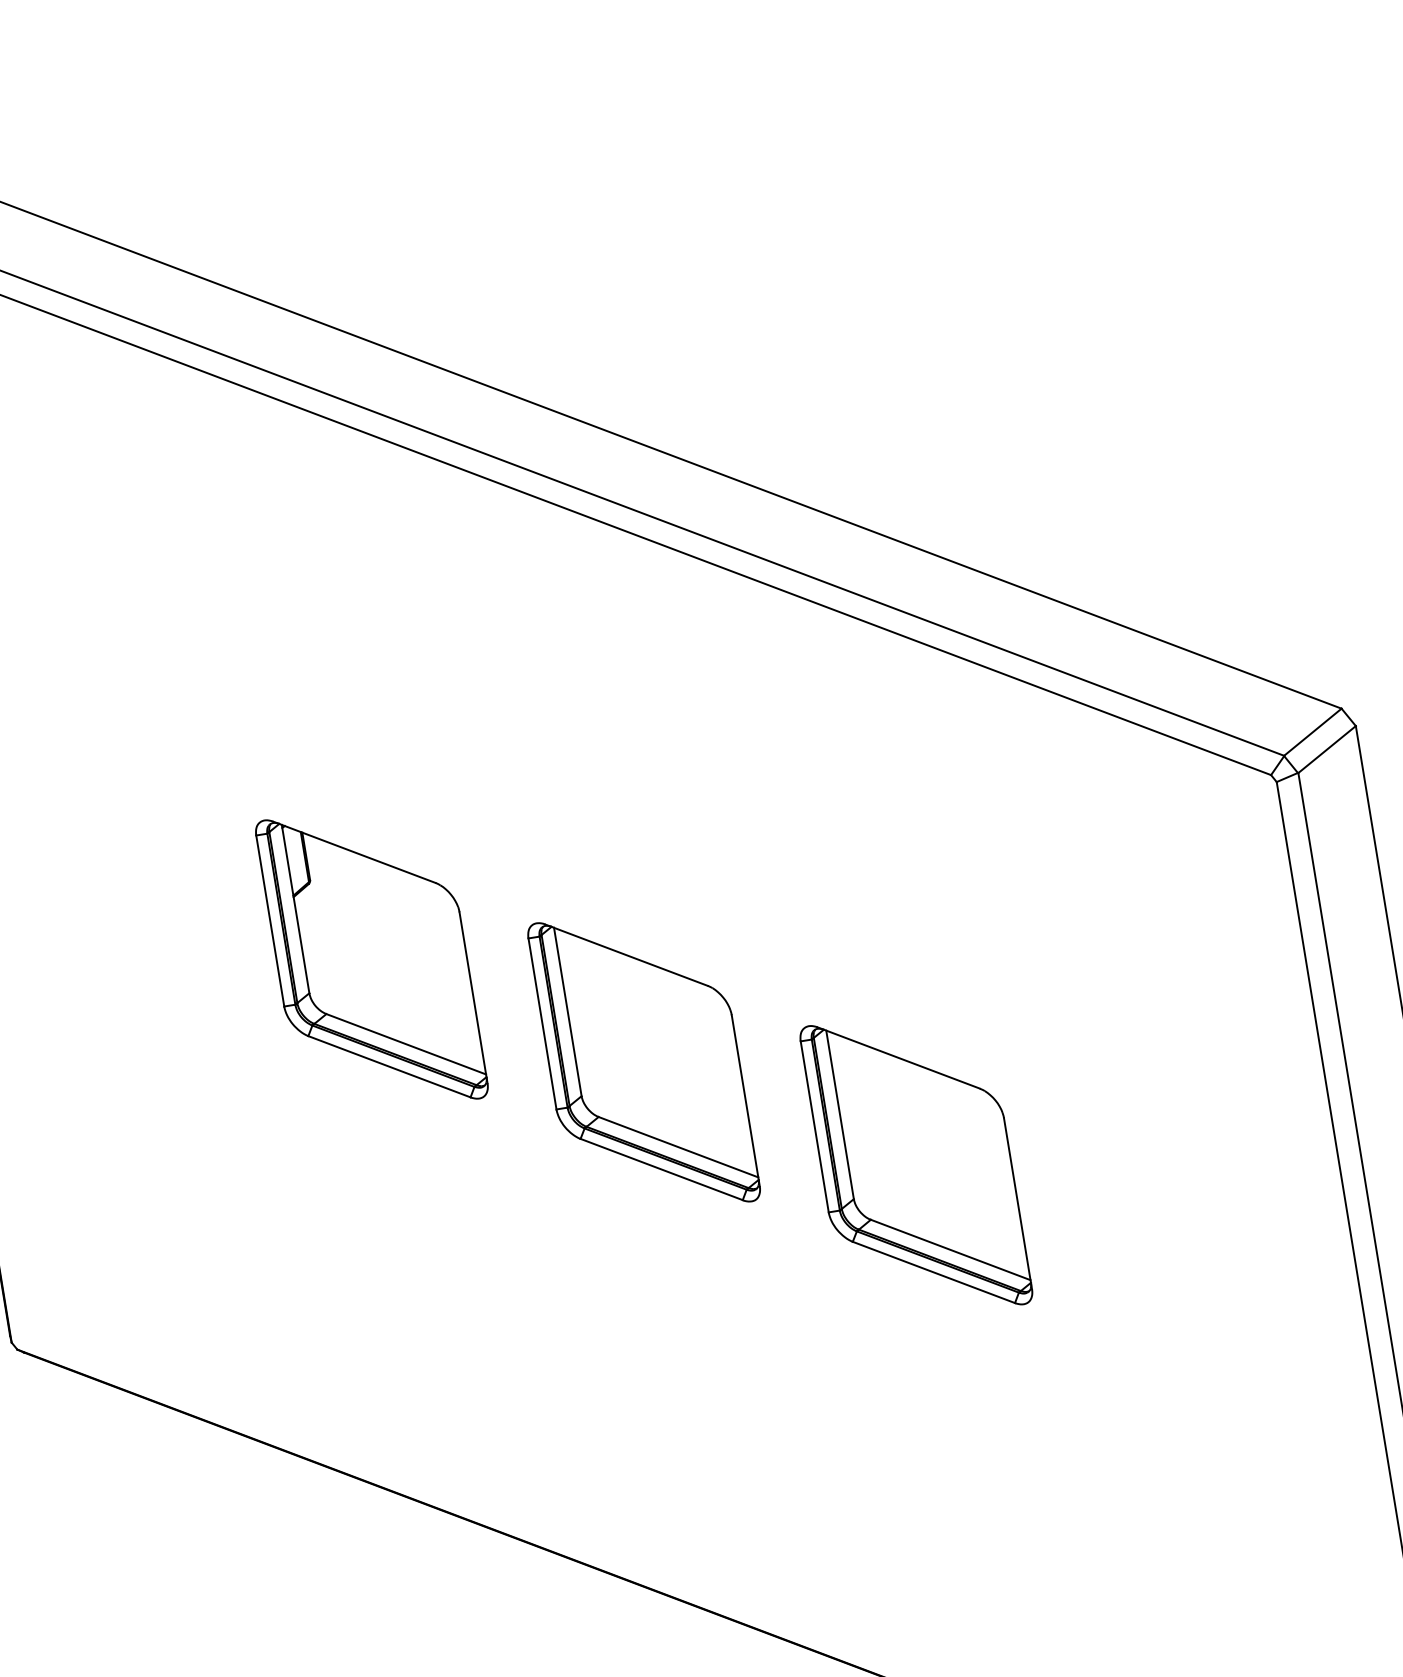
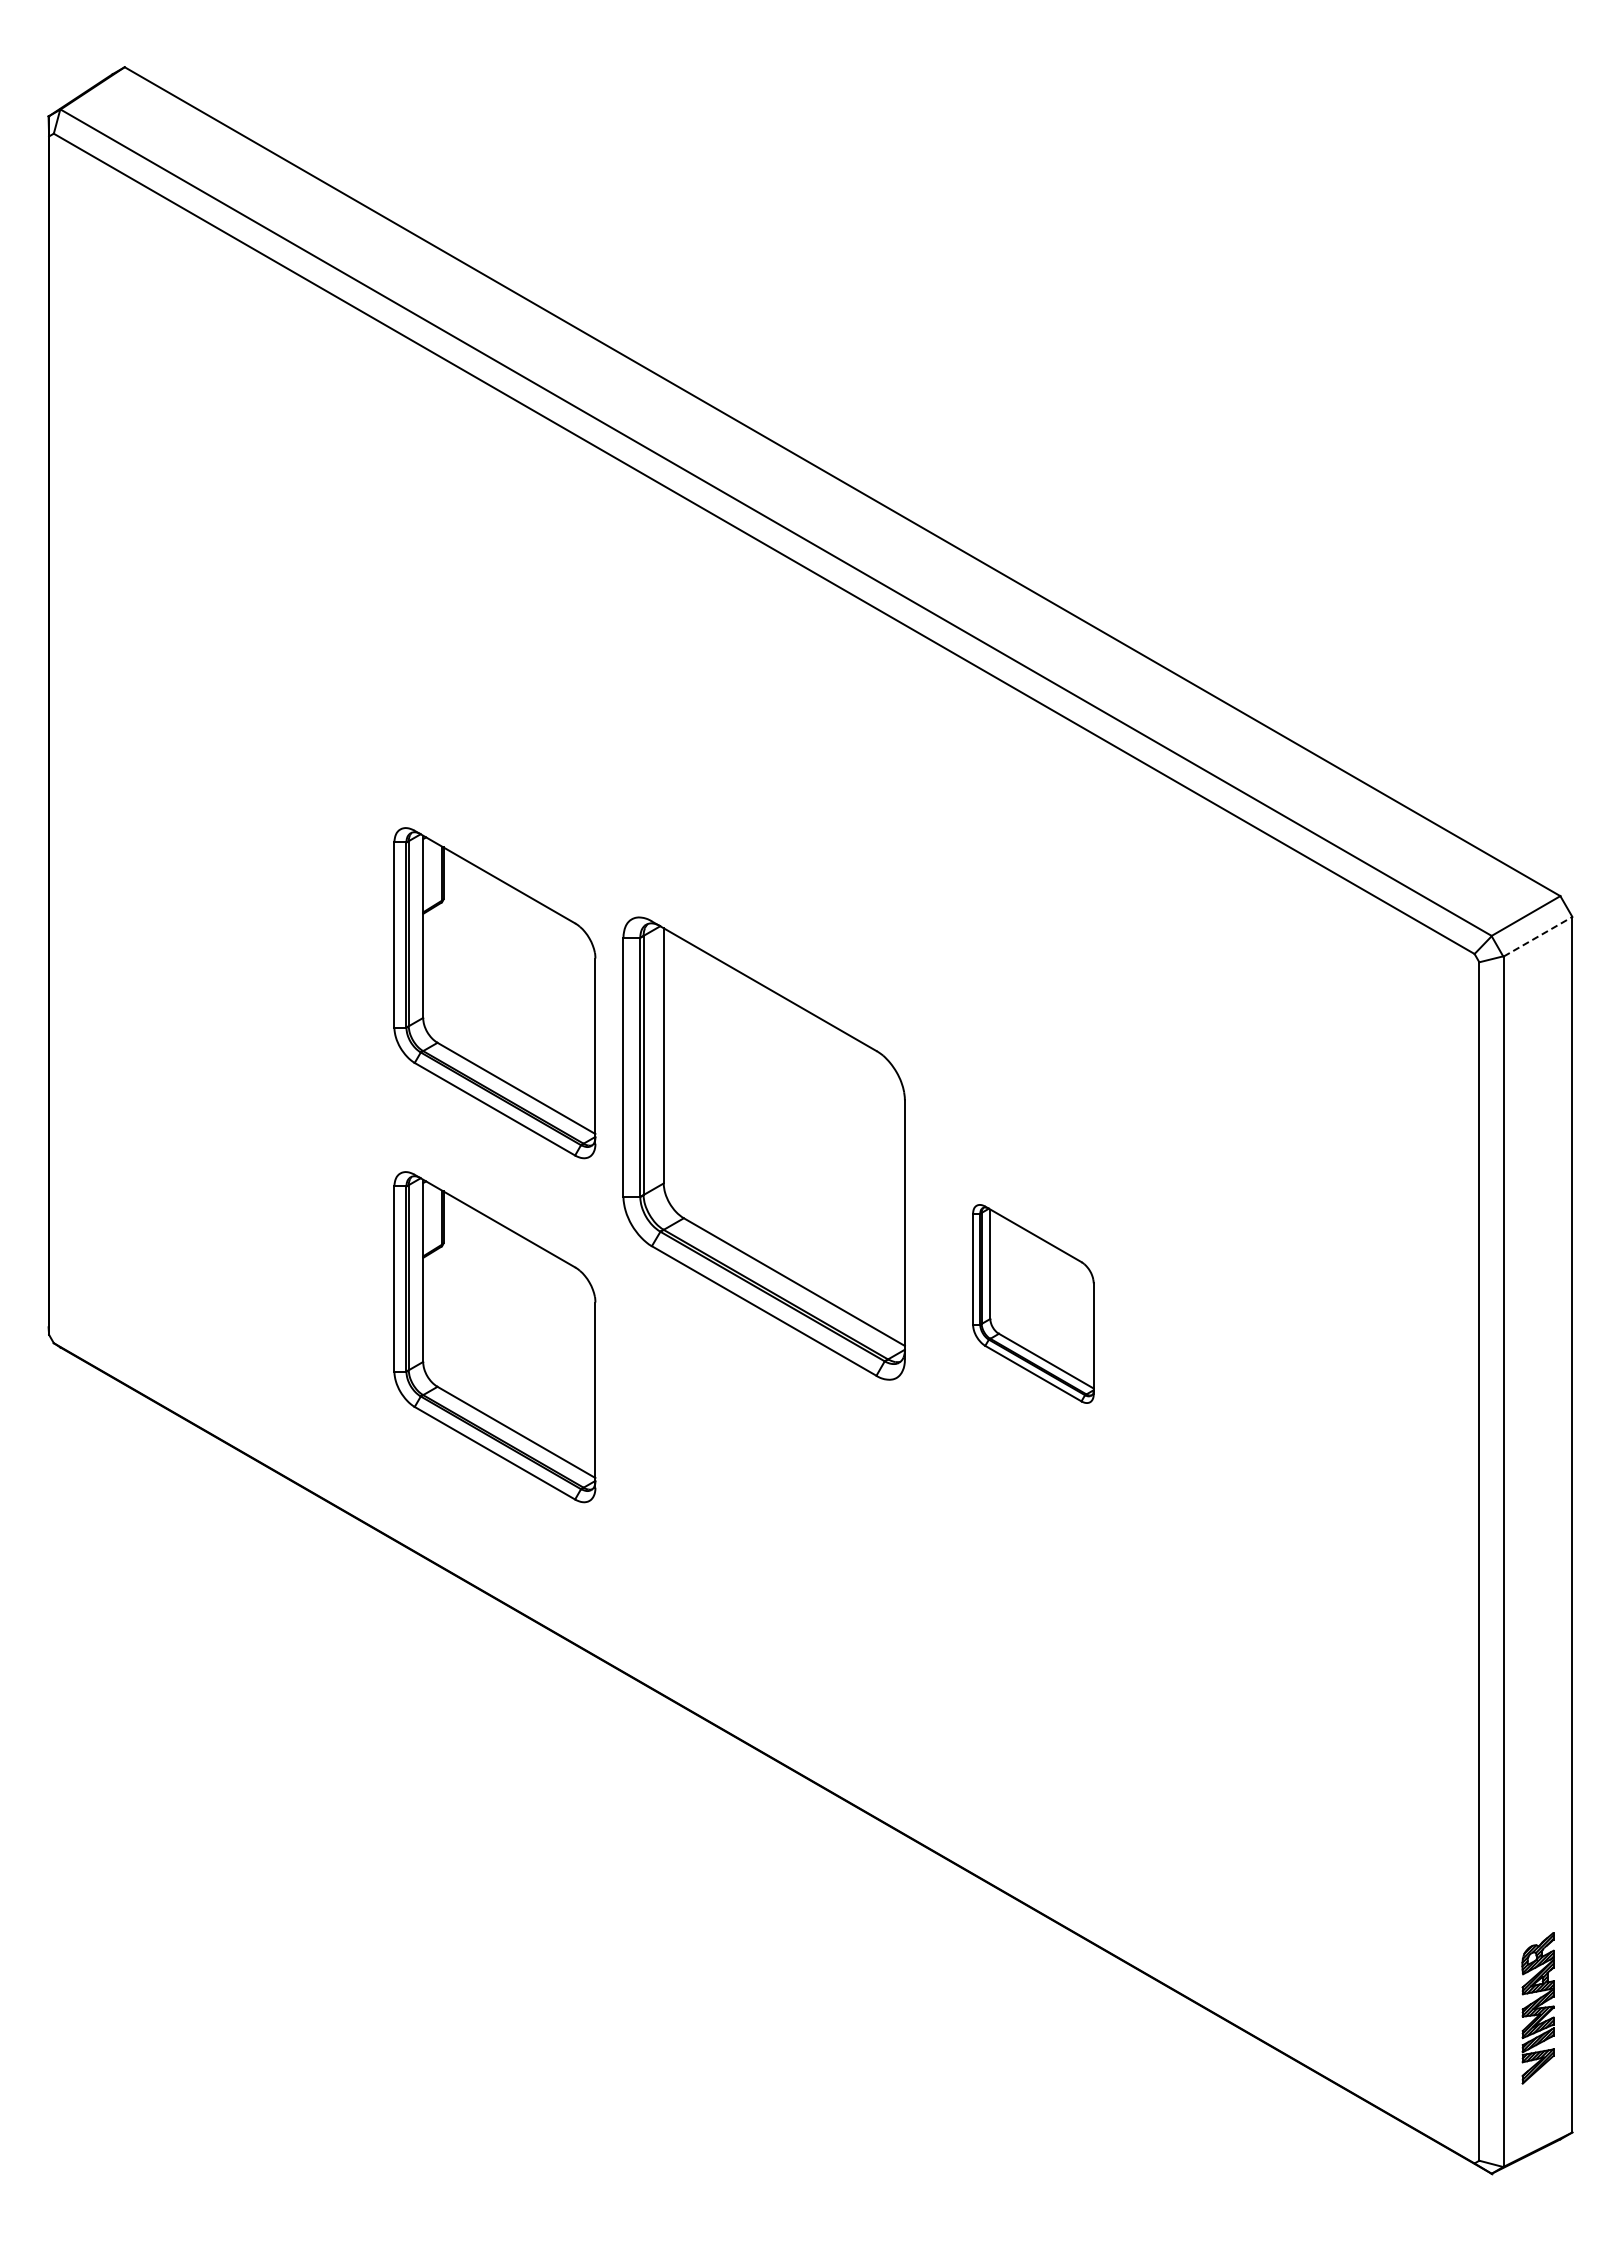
line: (1327, 749) -> (1538, 936), solid -> dashed
part: (643, 1062) -> (763, 1148), size x1.4
part: (916, 1164) -> (1033, 1303), size x0.6
part: (423, 1277) -> (494, 1337), added

